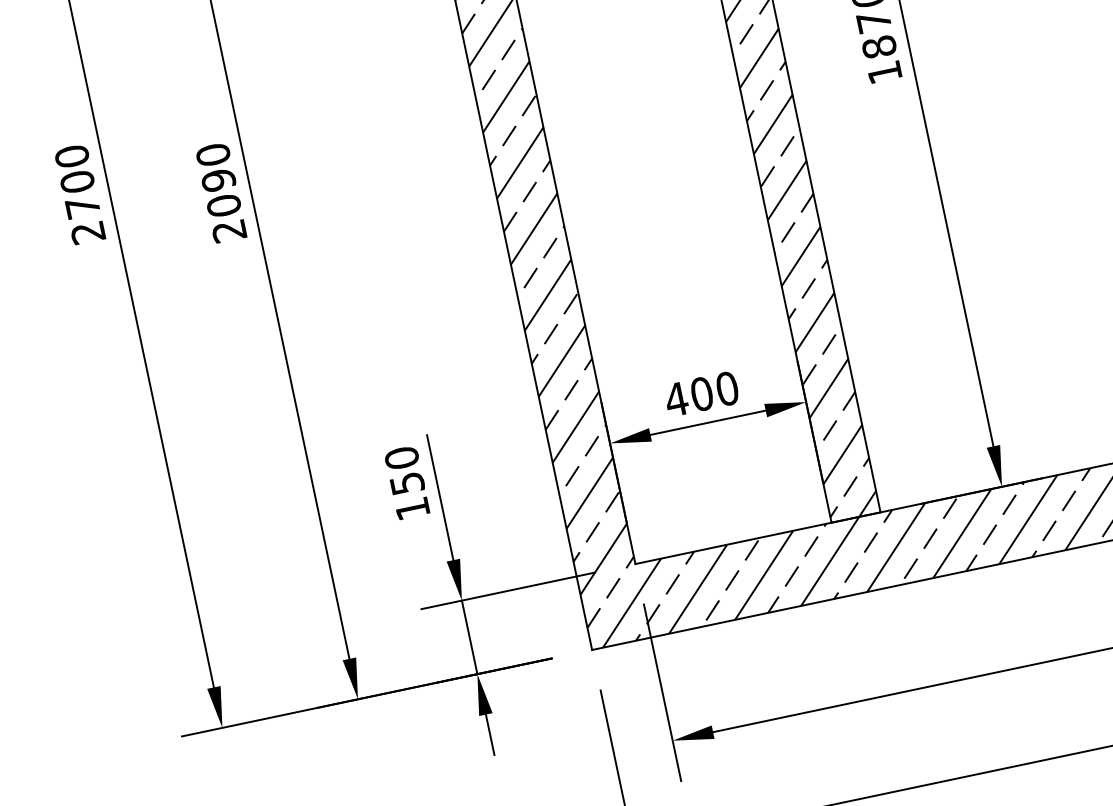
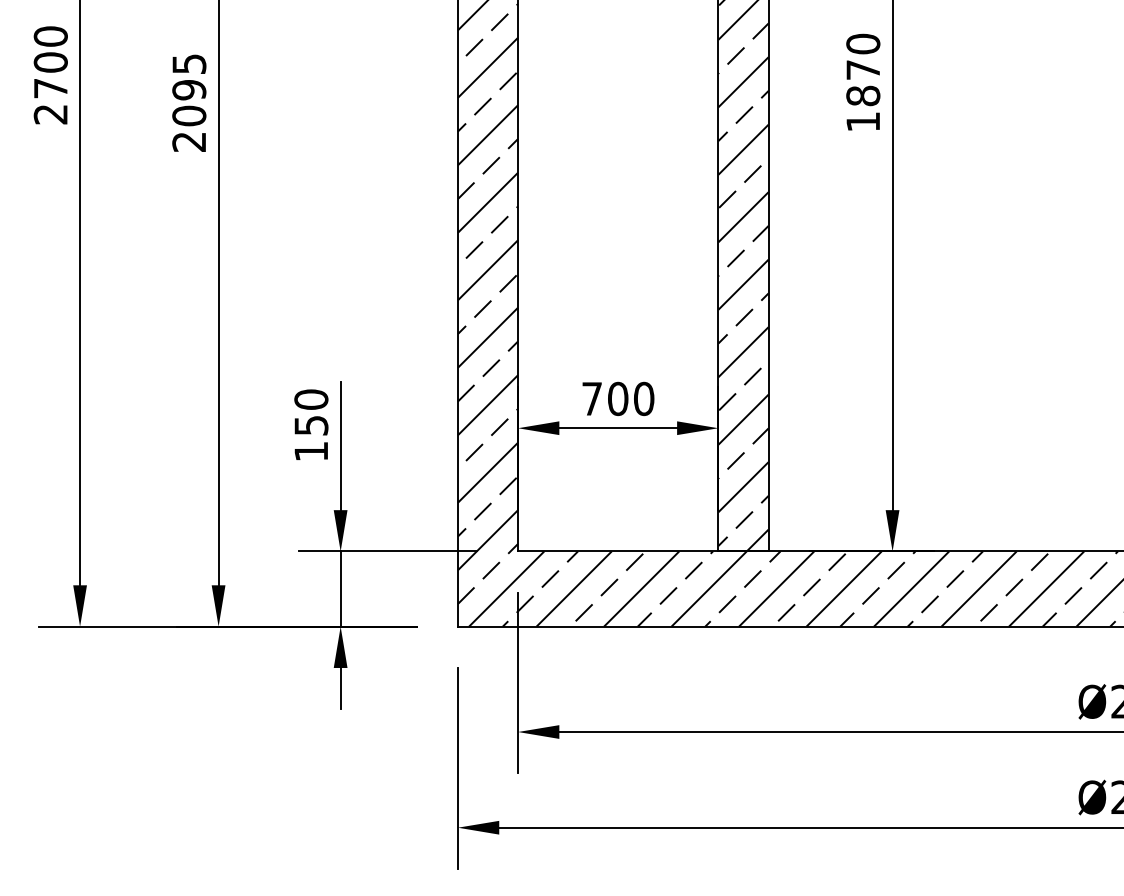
text: (213, 154) -> (189, 63), 2090 -> 2095
text: (675, 399) -> (591, 398), 400 -> 700

